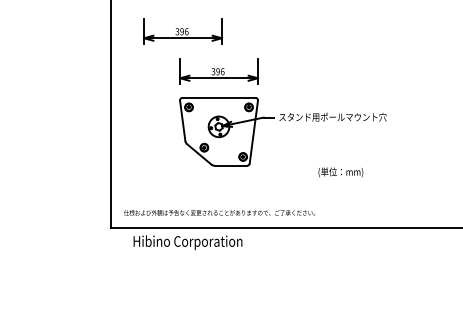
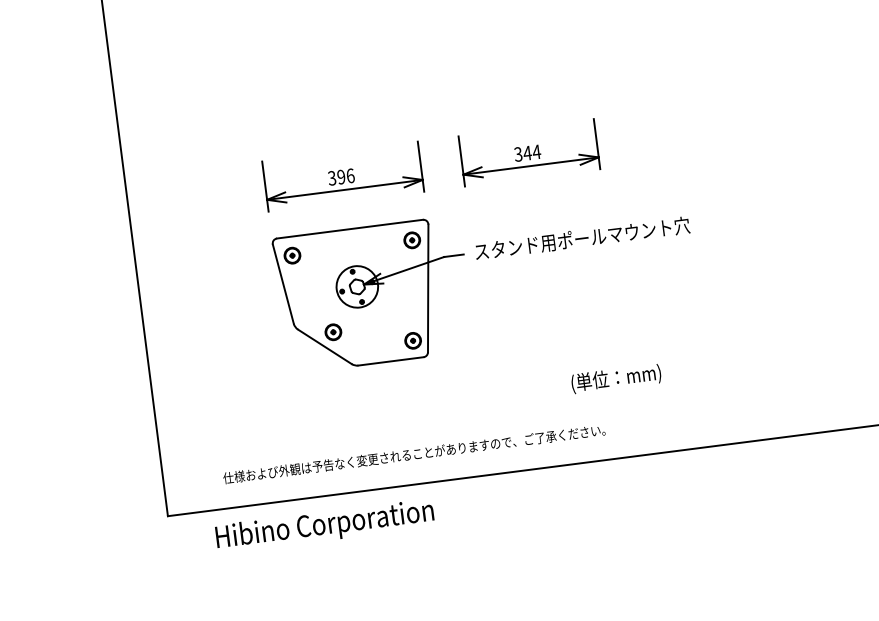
part: (182, 31) -> (260, 105), removed
part: (312, 71) -> (529, 152), added
text: (340, 172) -> (615, 378), moved
text: (219, 212) -> (414, 453), moved

